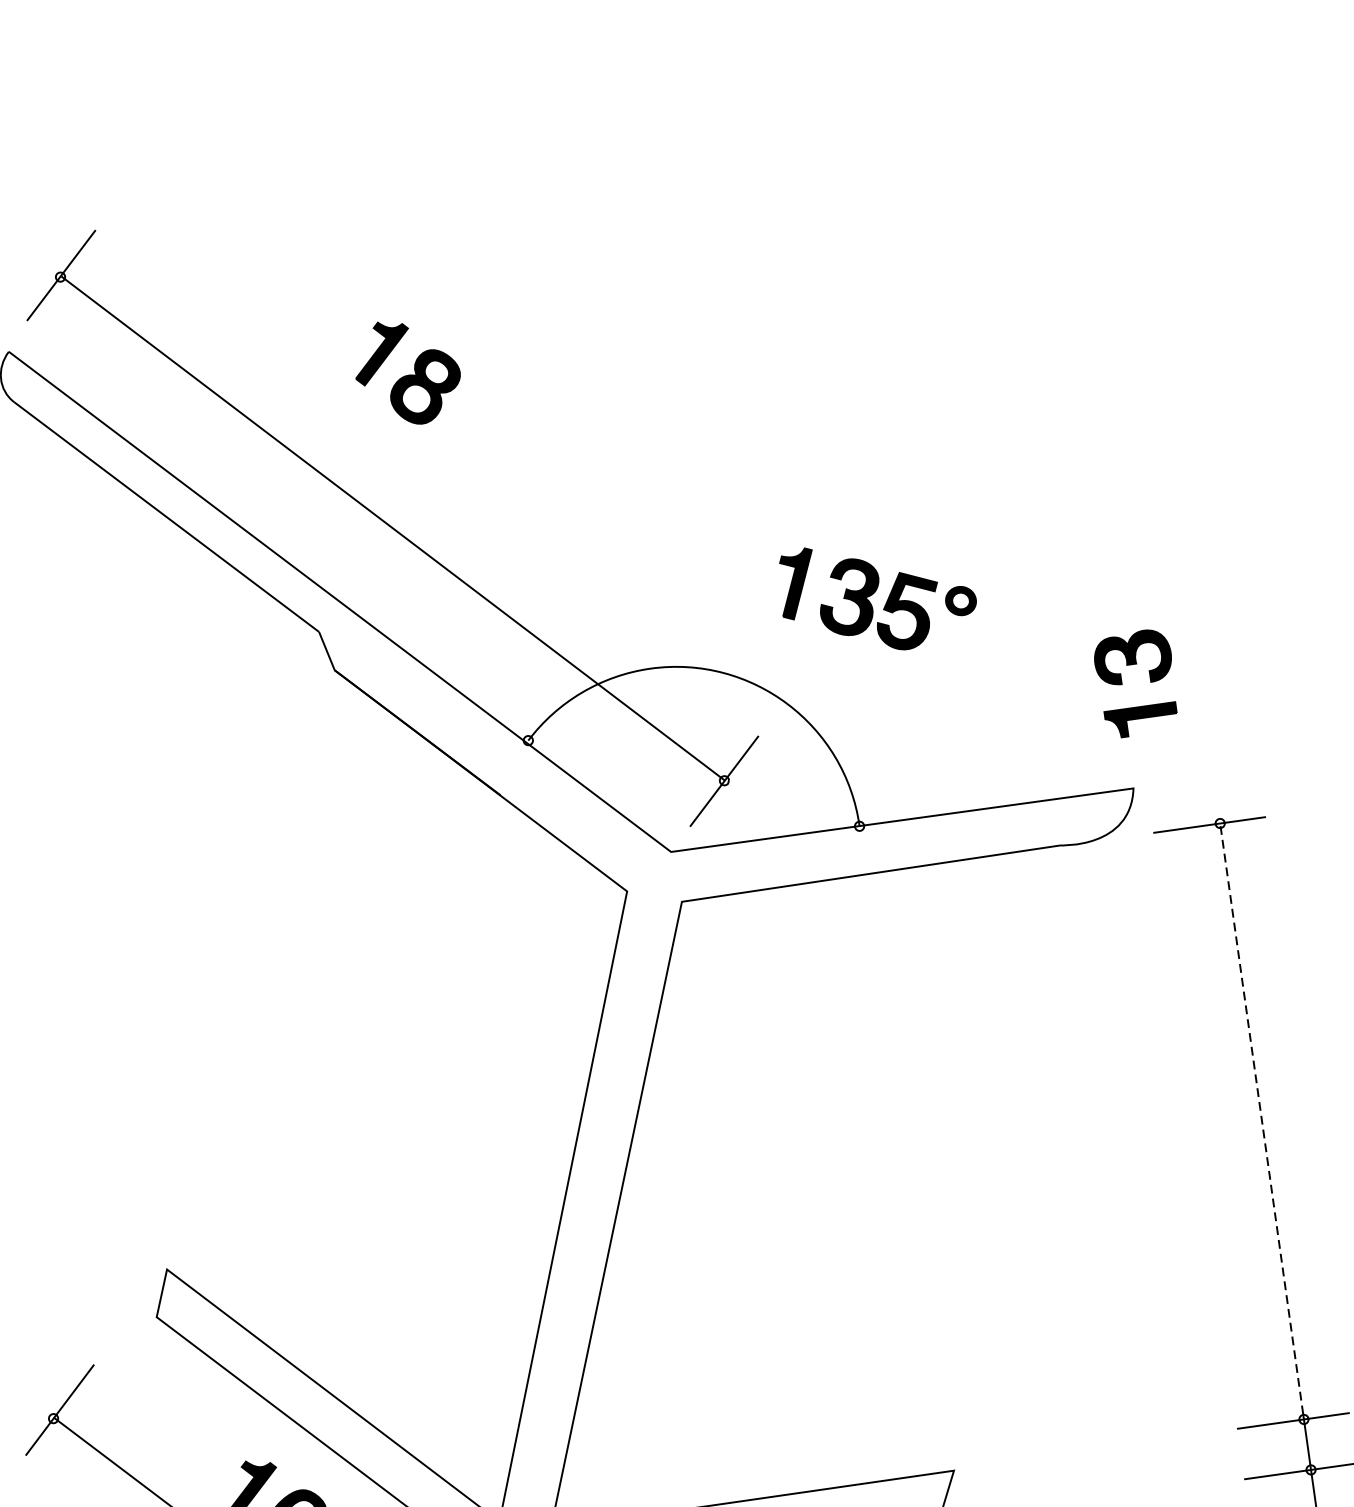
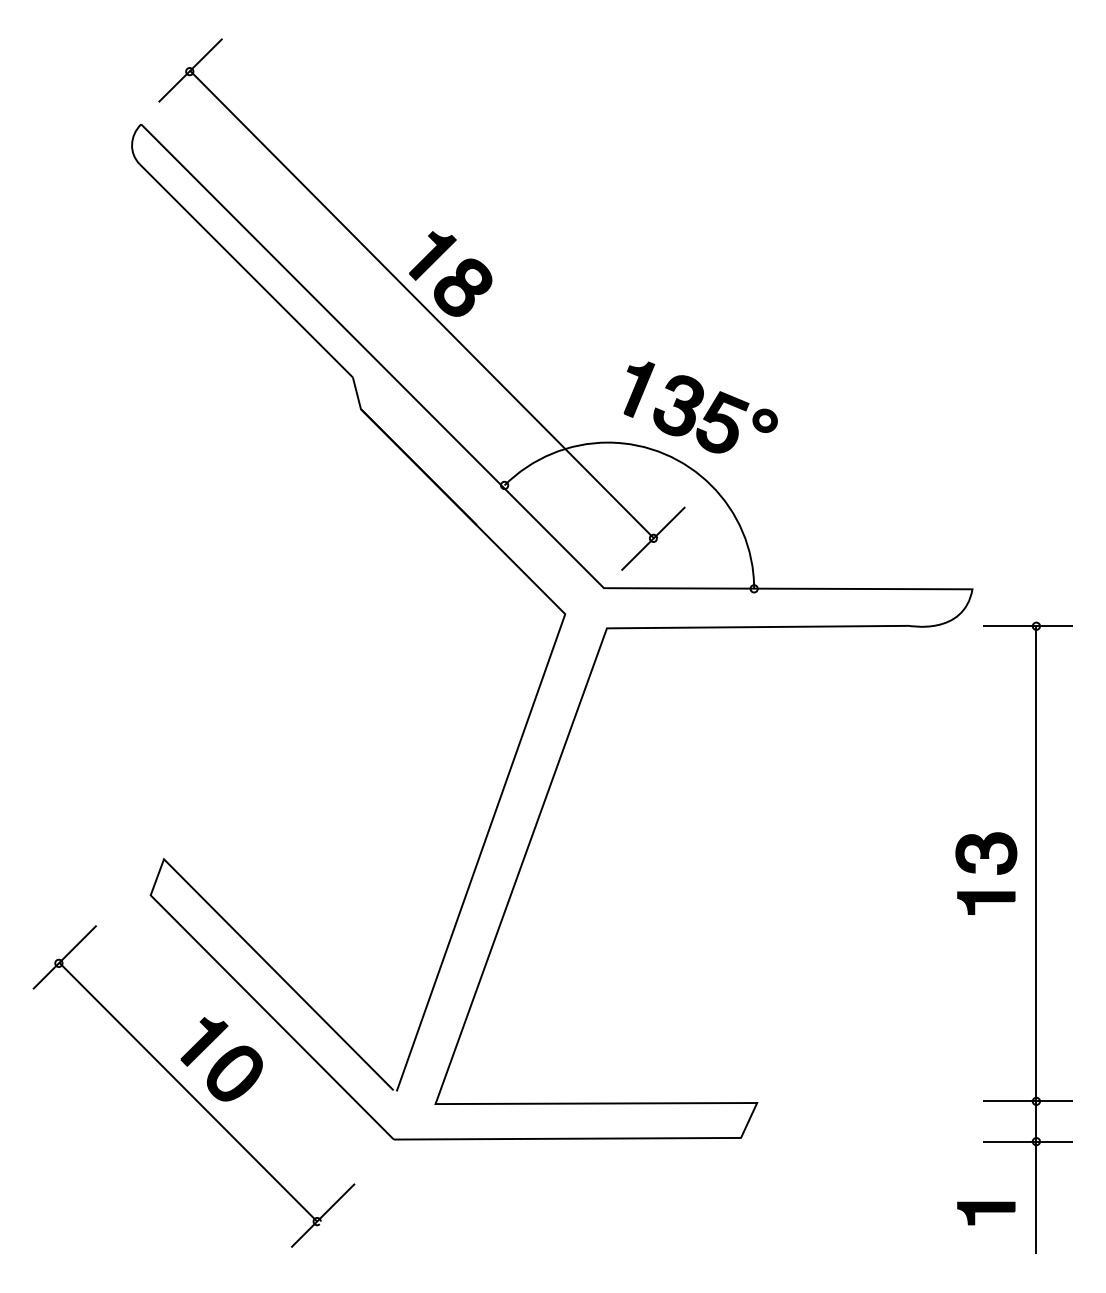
part: (407, 371) -> (450, 273), moved
part: (877, 595) -> (700, 407), moved
part: (1122, 685) -> (975, 873), moved
line: (1261, 1118) -> (1036, 861), dashed -> solid

